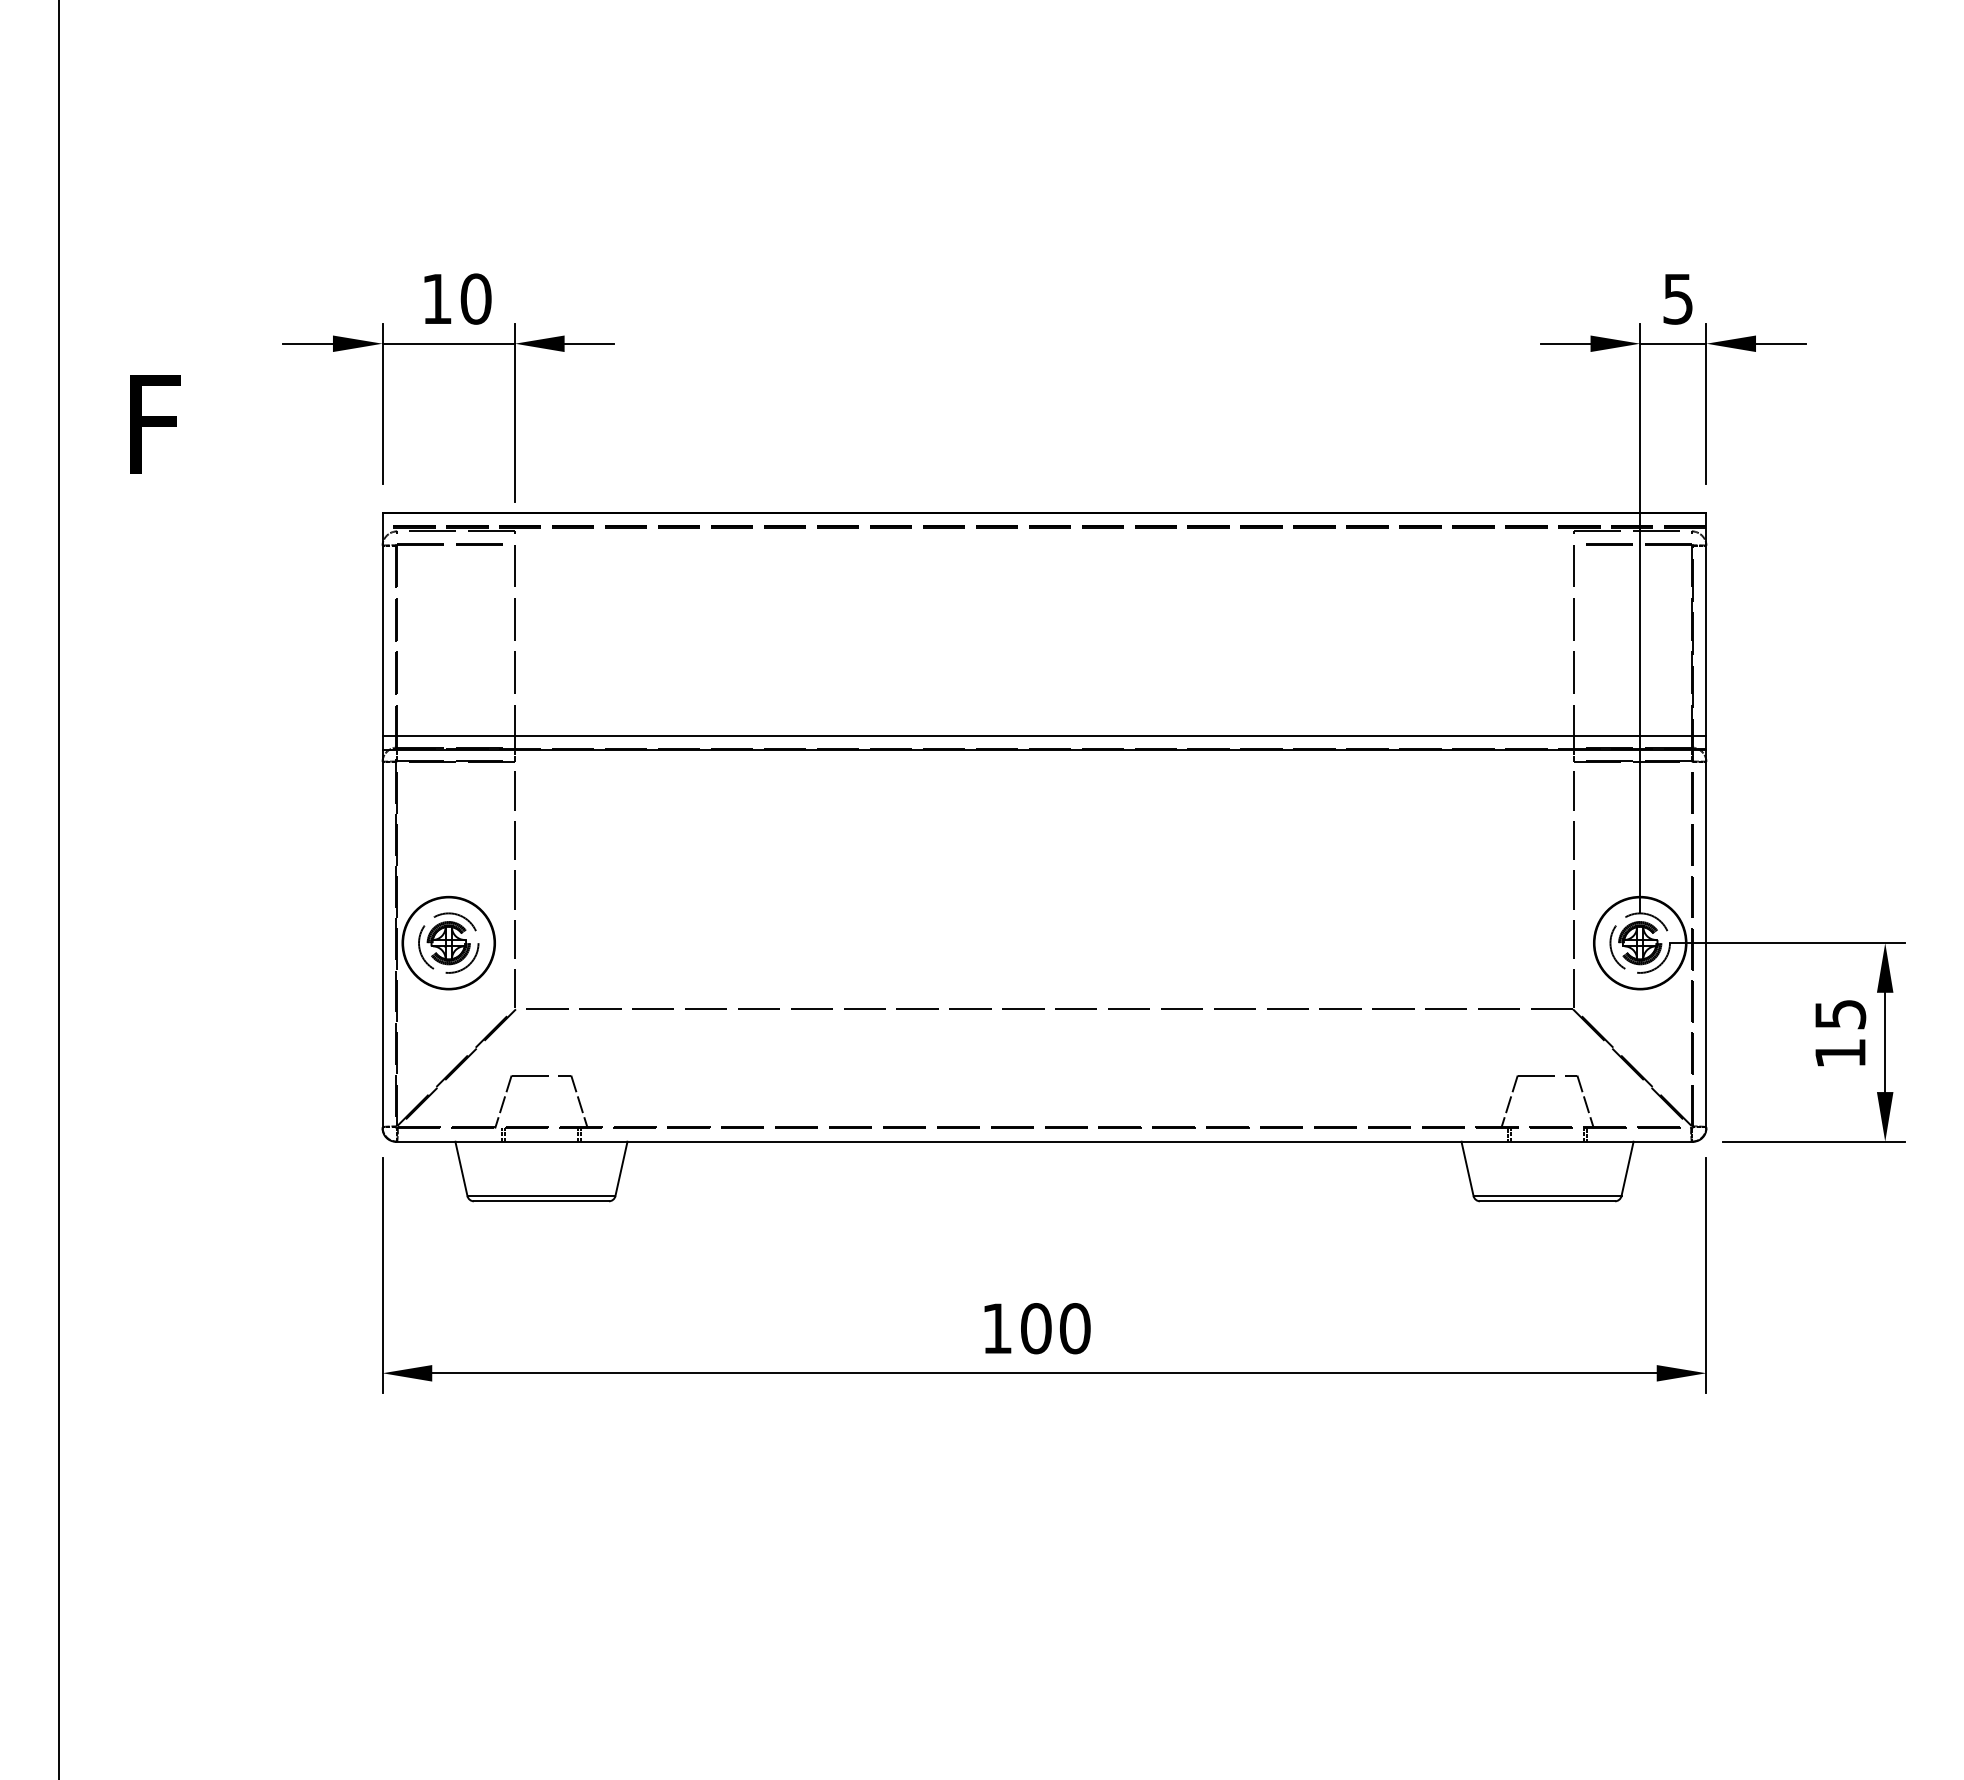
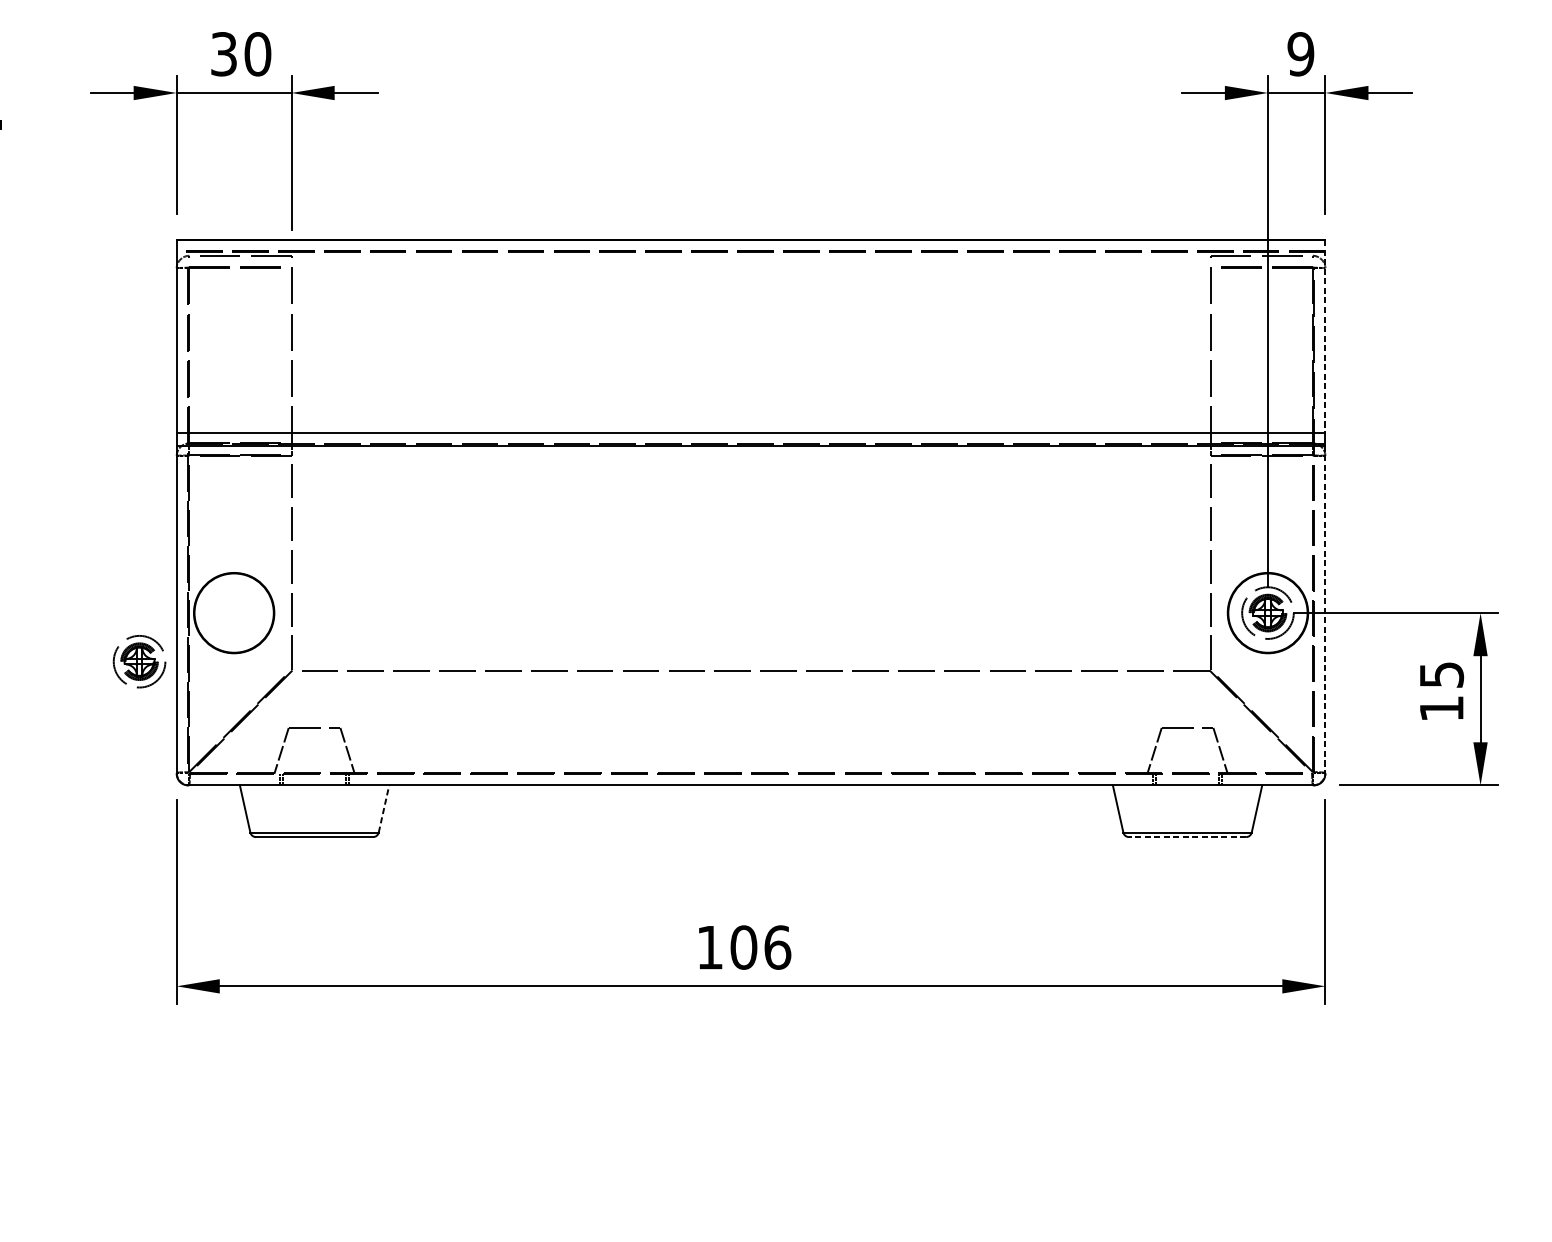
text: (436, 298) -> (223, 53), 10 -> 30
text: (1677, 298) -> (1300, 53), 5 -> 9
line: (1706, 625) -> (1325, 337), solid -> dashed
line: (1706, 939) -> (1325, 609), solid -> dashed
part: (448, 942) -> (139, 661), moved
line: (621, 1168) -> (384, 808), solid -> dashed
line: (1547, 1201) -> (1187, 837), solid -> dashed
text: (1075, 1328) -> (777, 947), 100 -> 106

